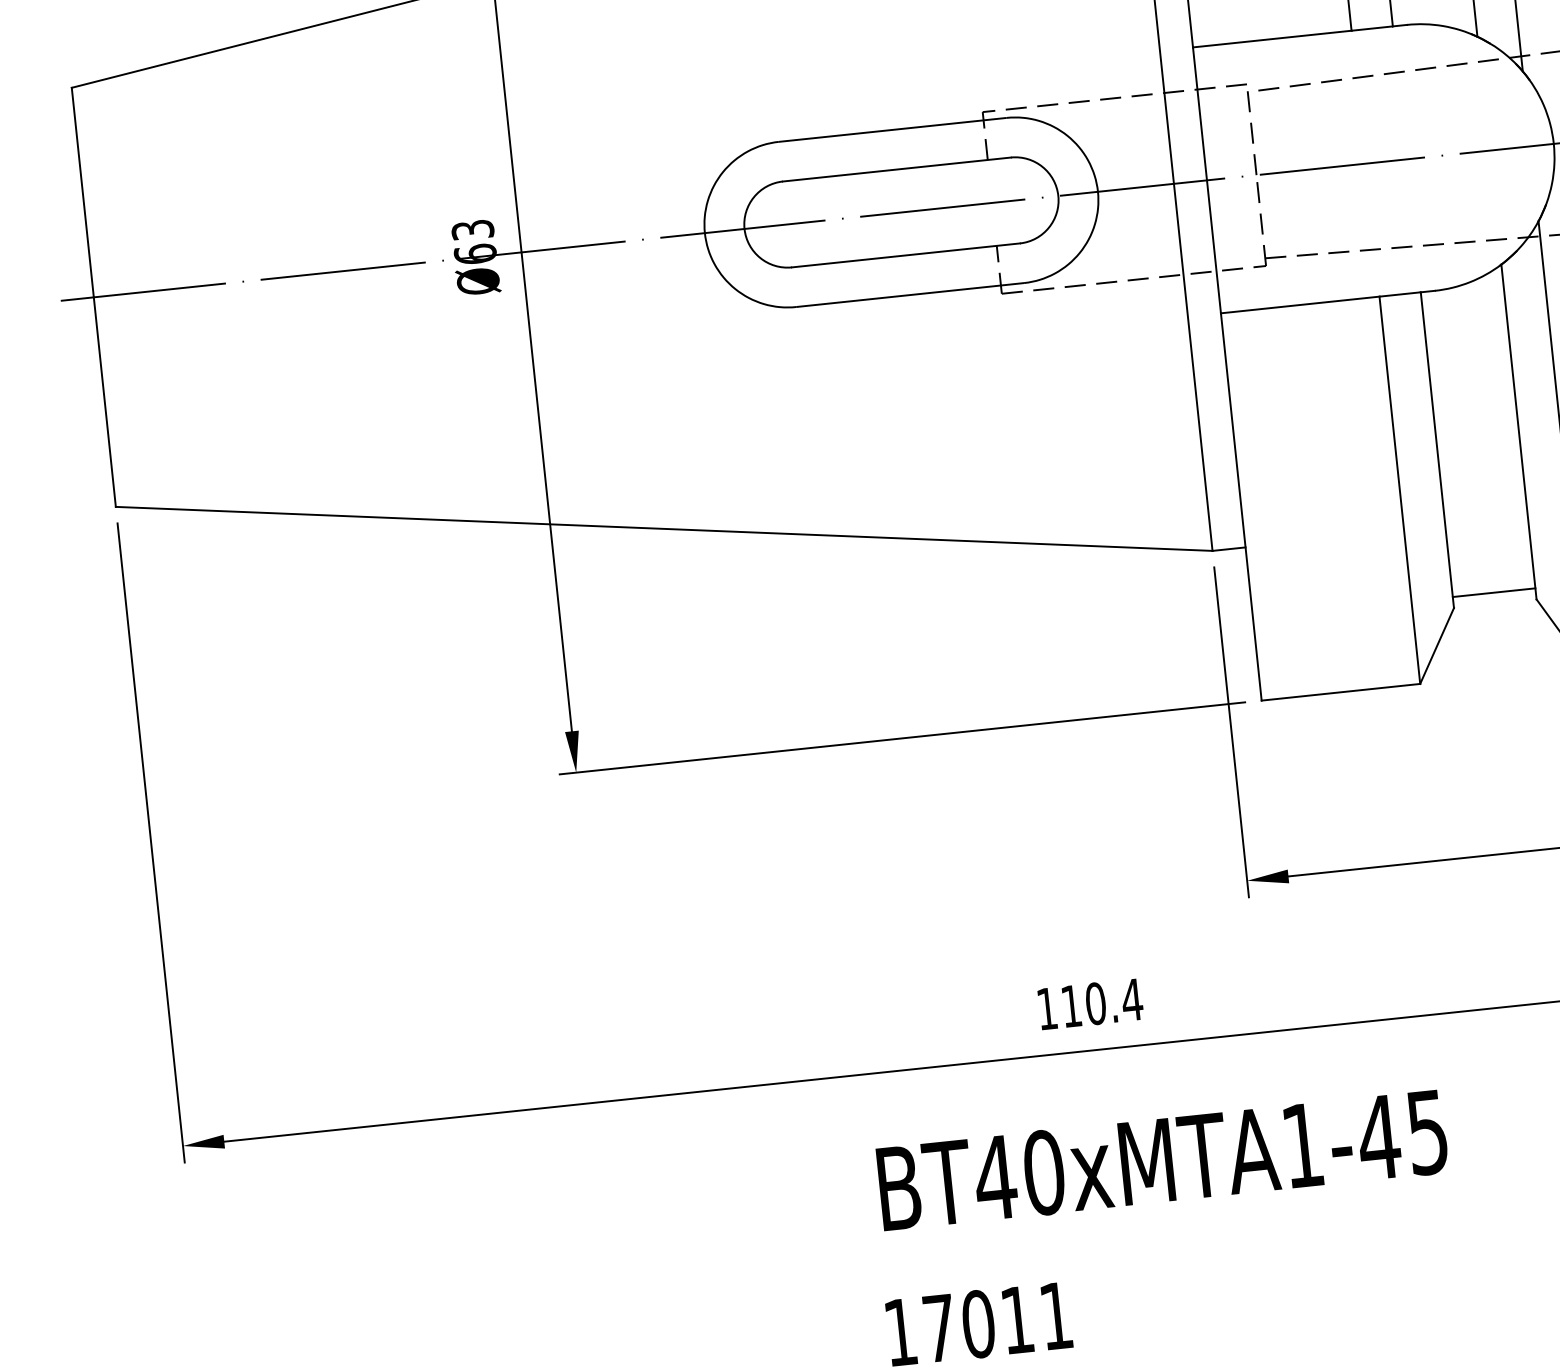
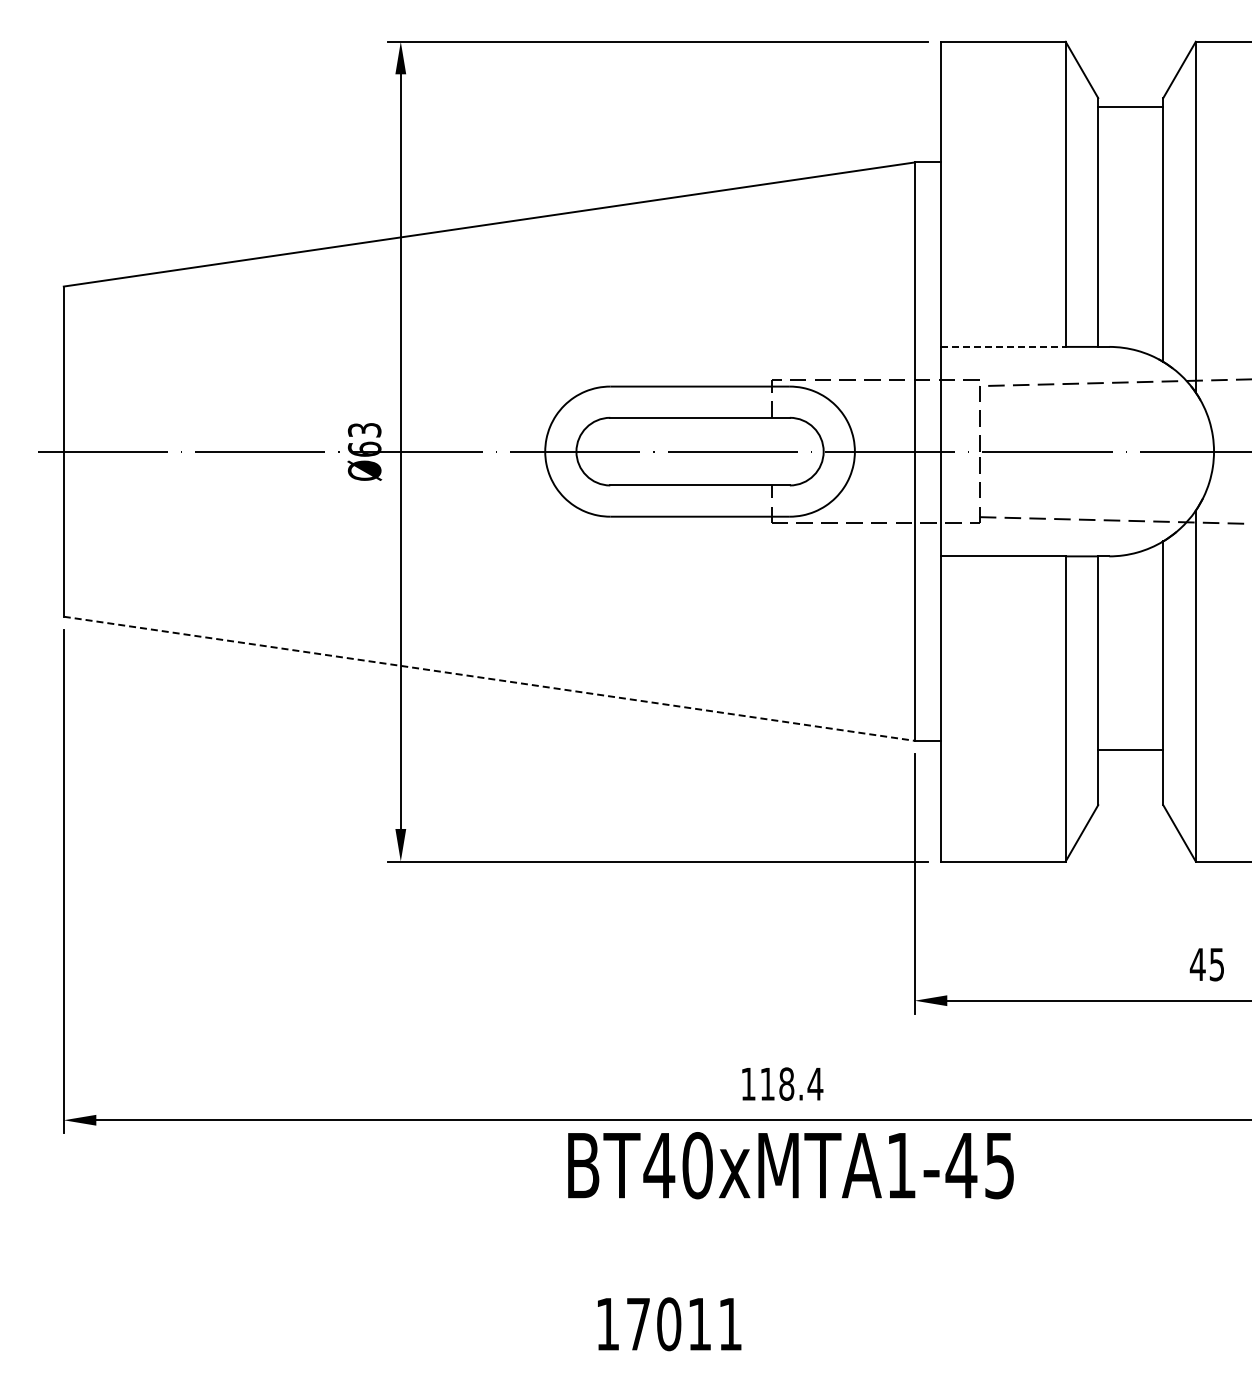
line: (1272, 38) -> (1003, 346), solid -> dashed
line: (664, 528) -> (489, 678), solid -> dashed
line: (1493, 592) -> (1130, 750), moved
text: (1095, 1002) -> (786, 1083), 110.4 -> 118.4
text: (1162, 1160) -> (790, 1165), moved

